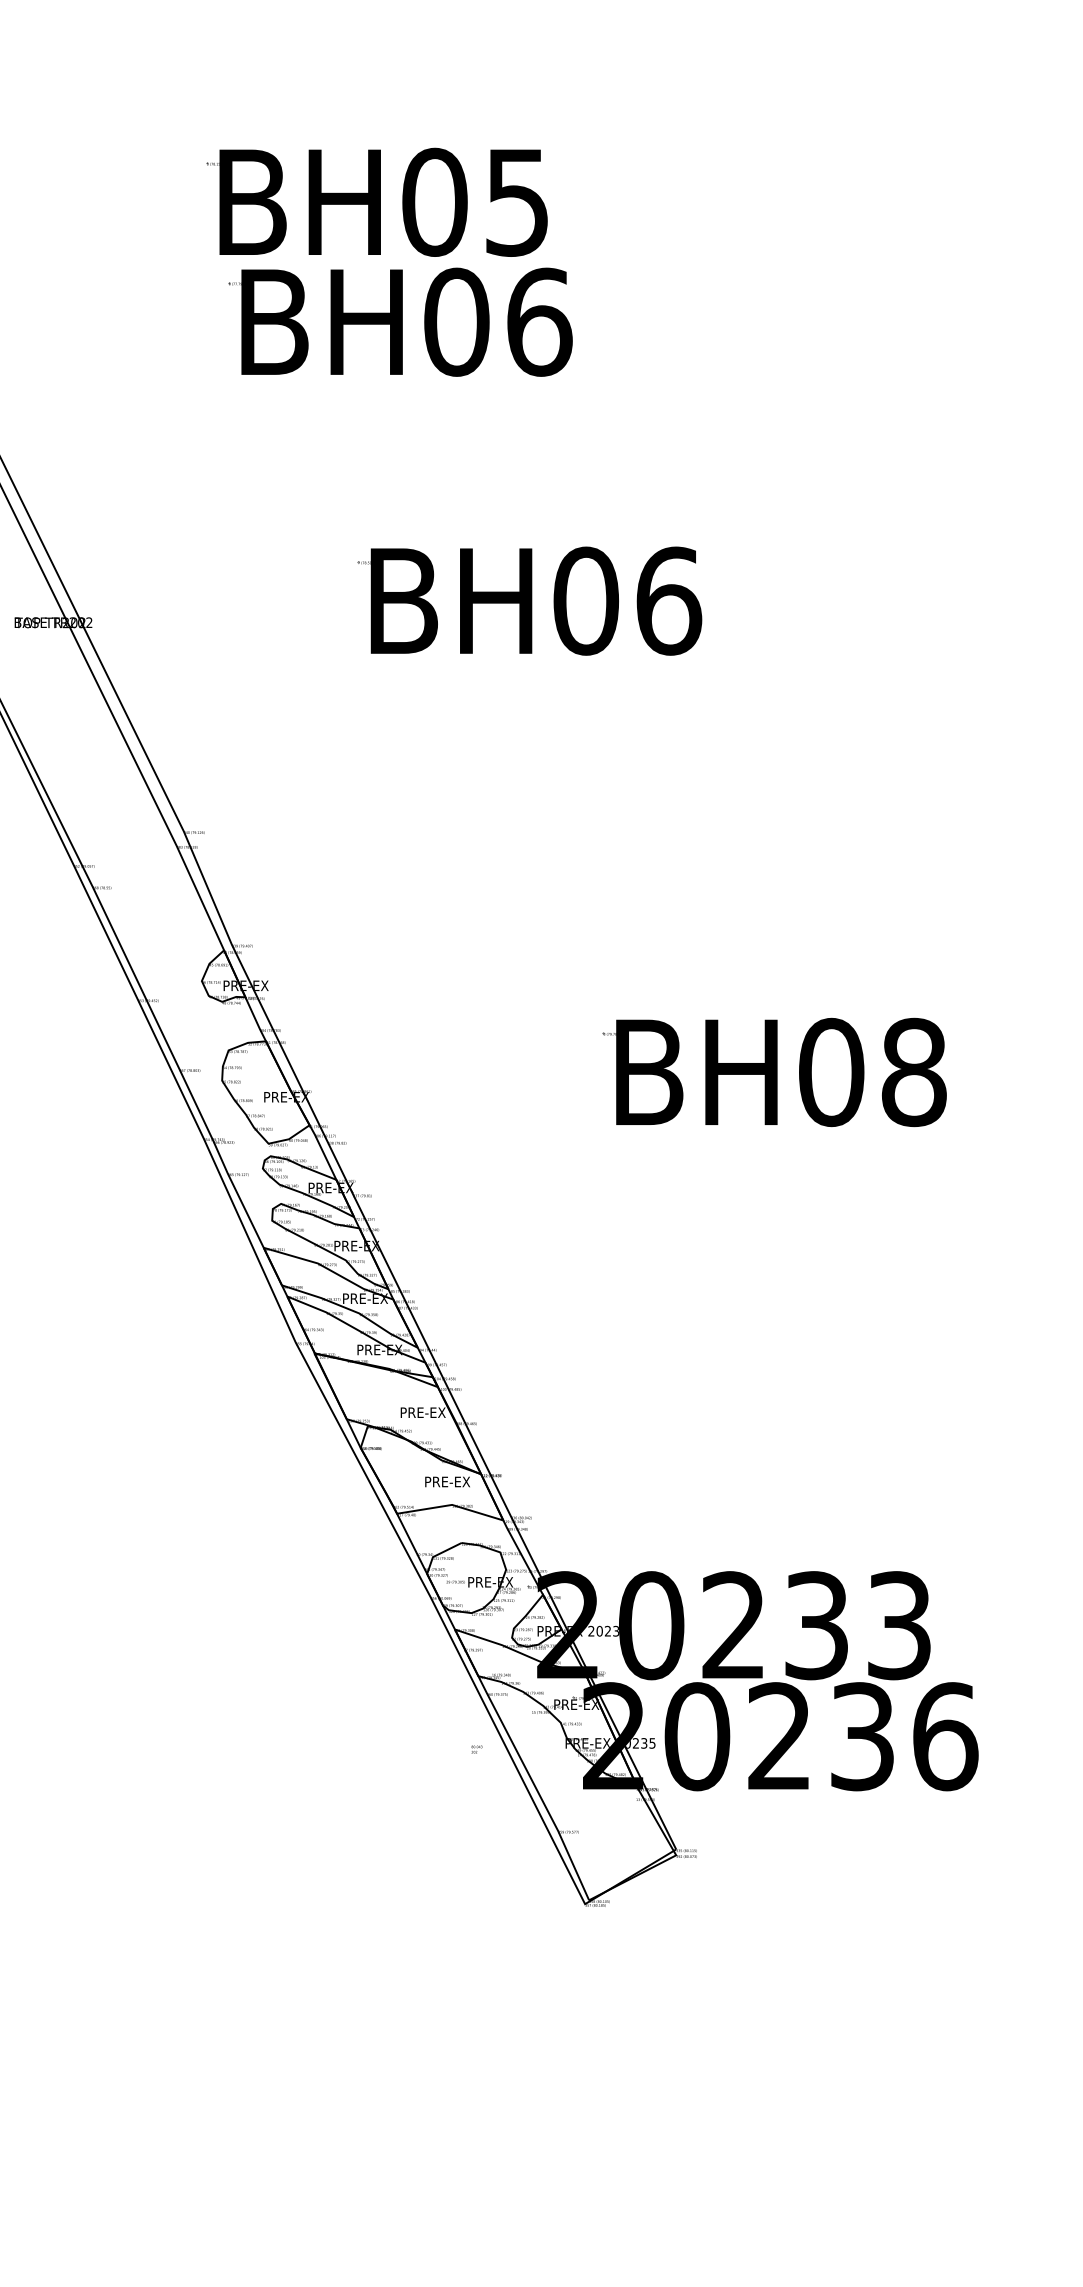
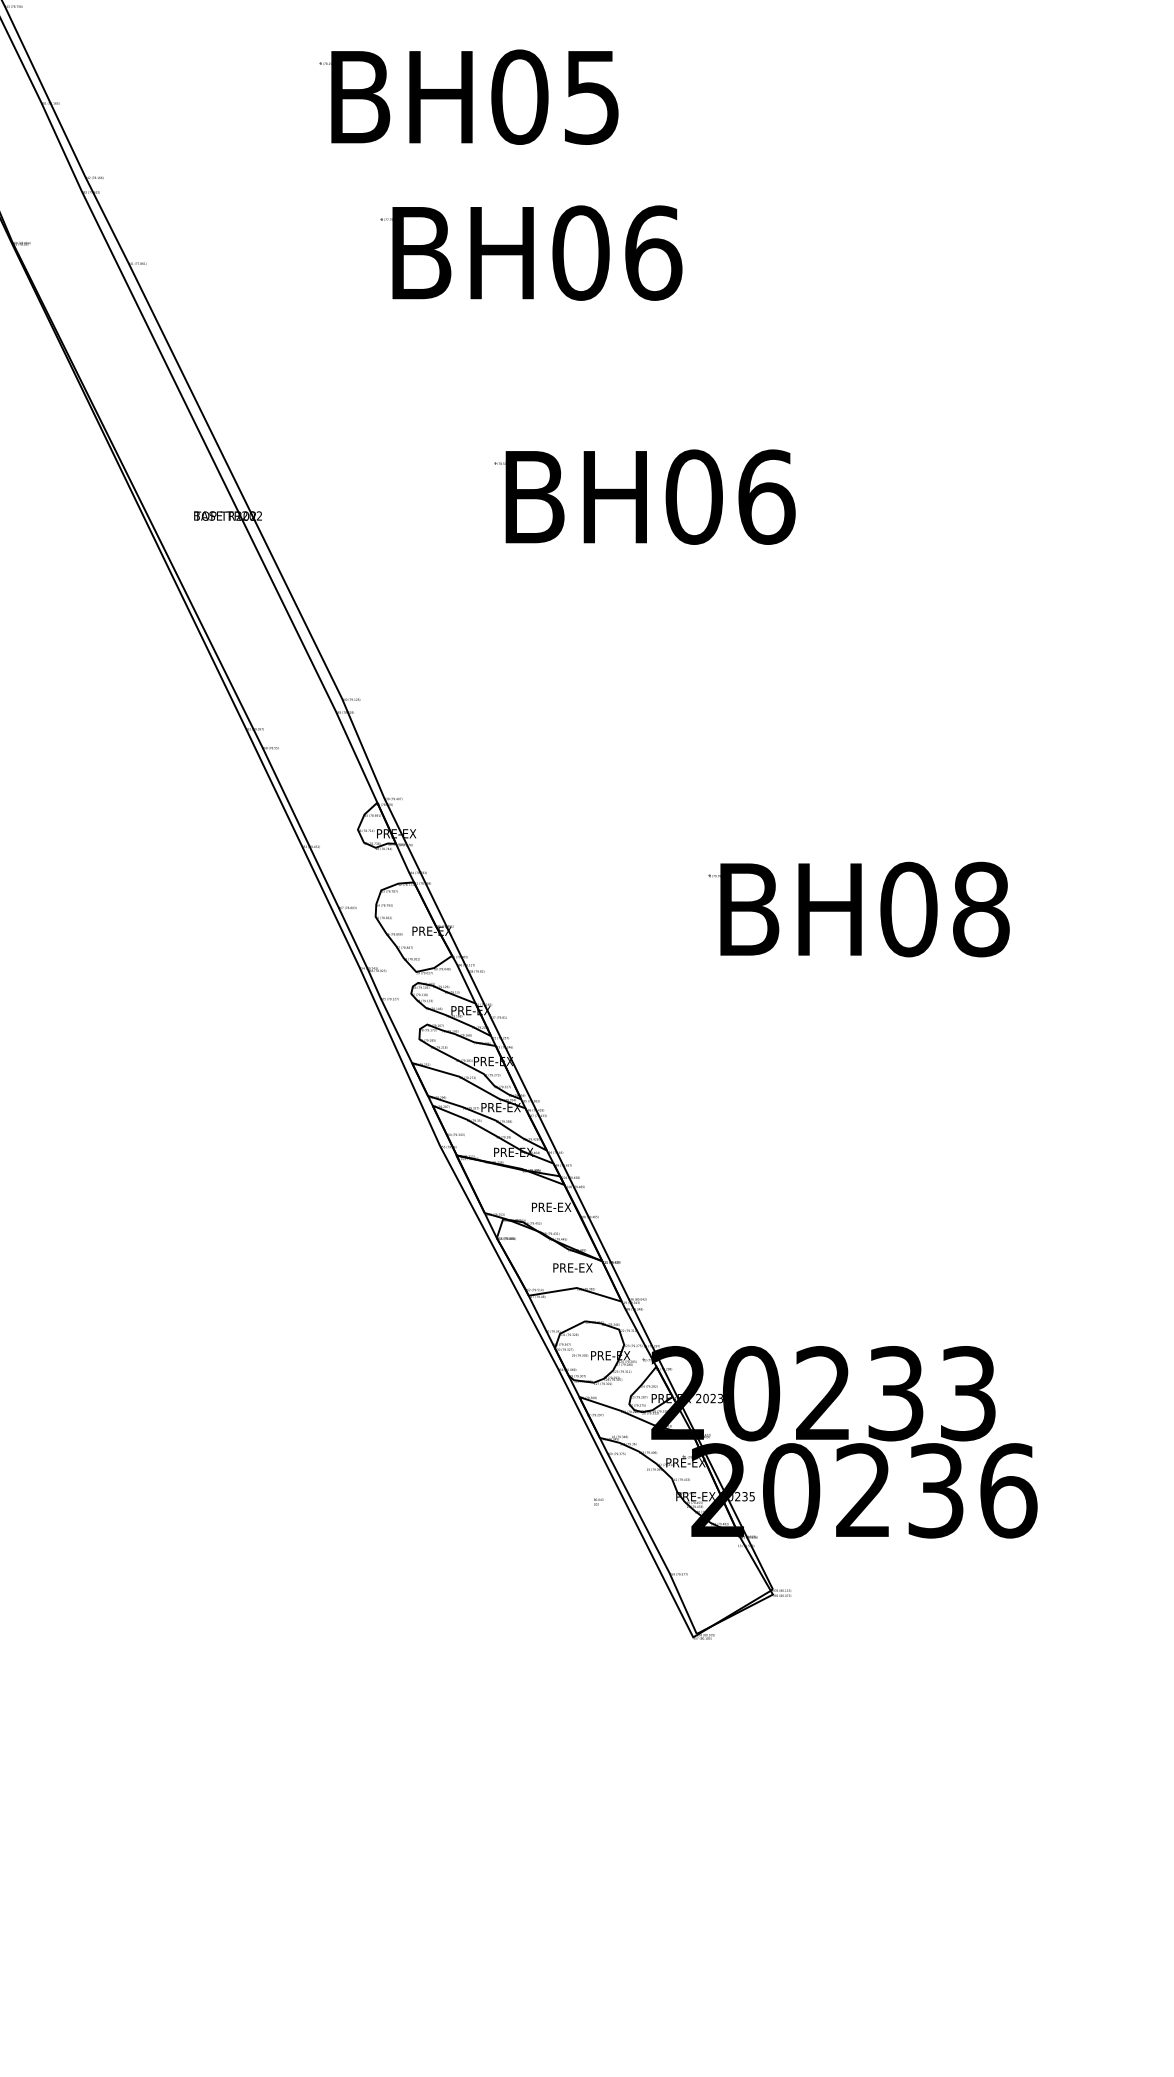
part: (376, 201) -> (468, 96), moved

